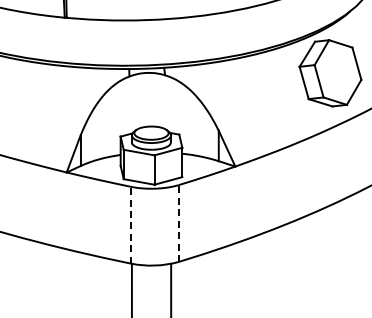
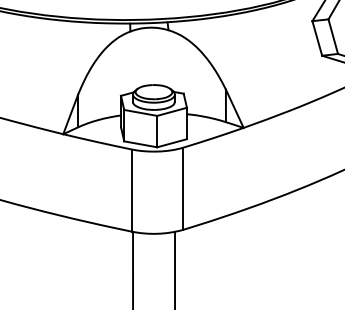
line: (178, 223) -> (182, 188), dashed -> solid
line: (130, 224) -> (131, 189), dashed -> solid

